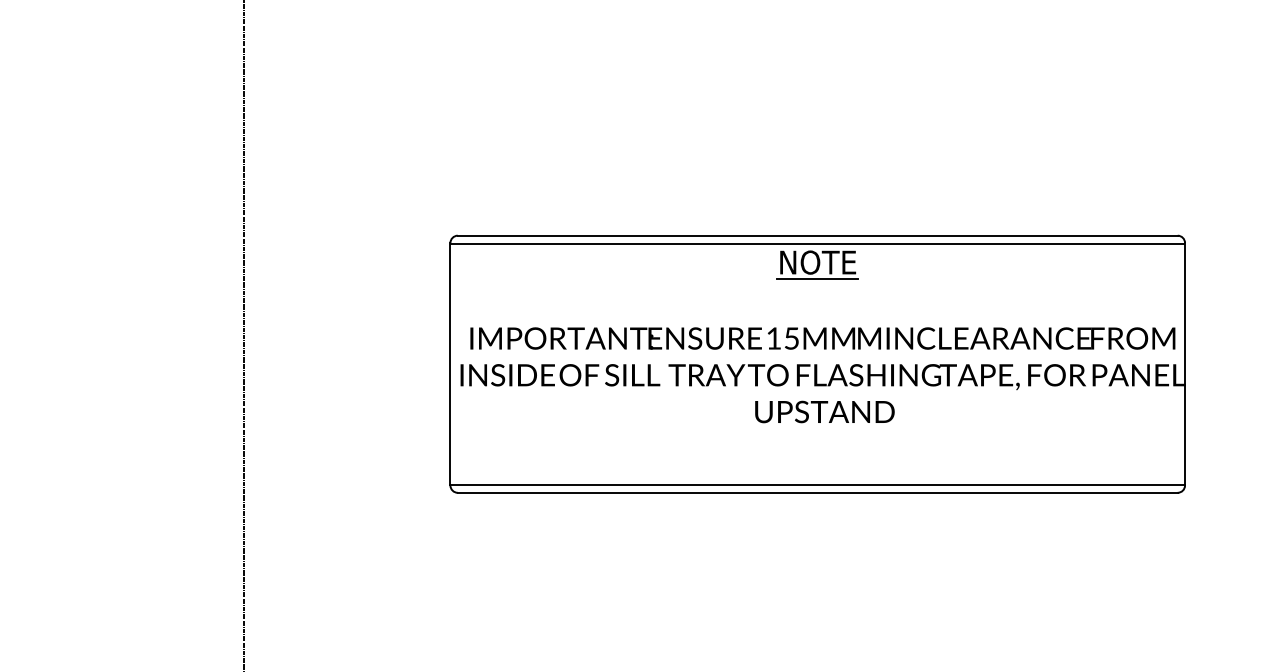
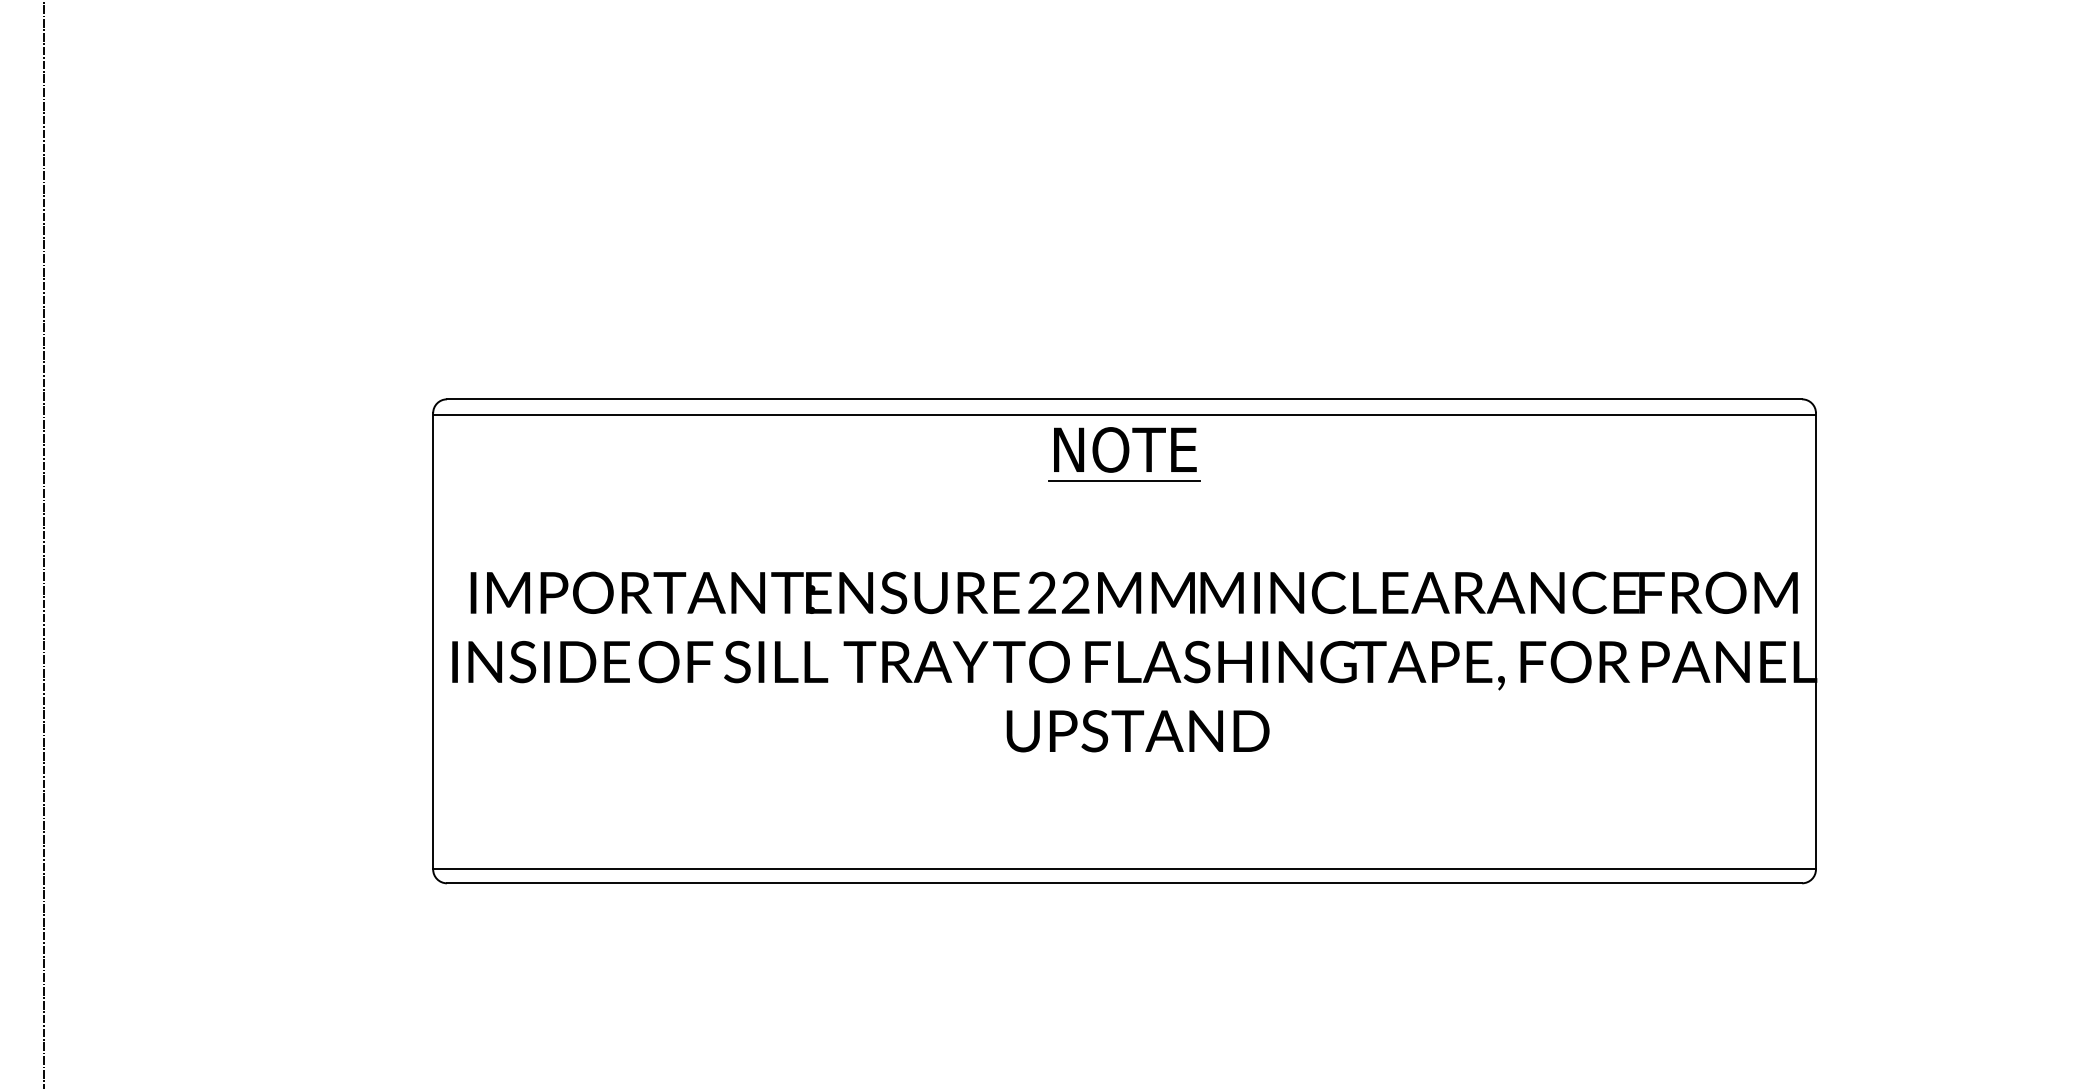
text: (782, 338) -> (1058, 592), 15MM -> 22MM

